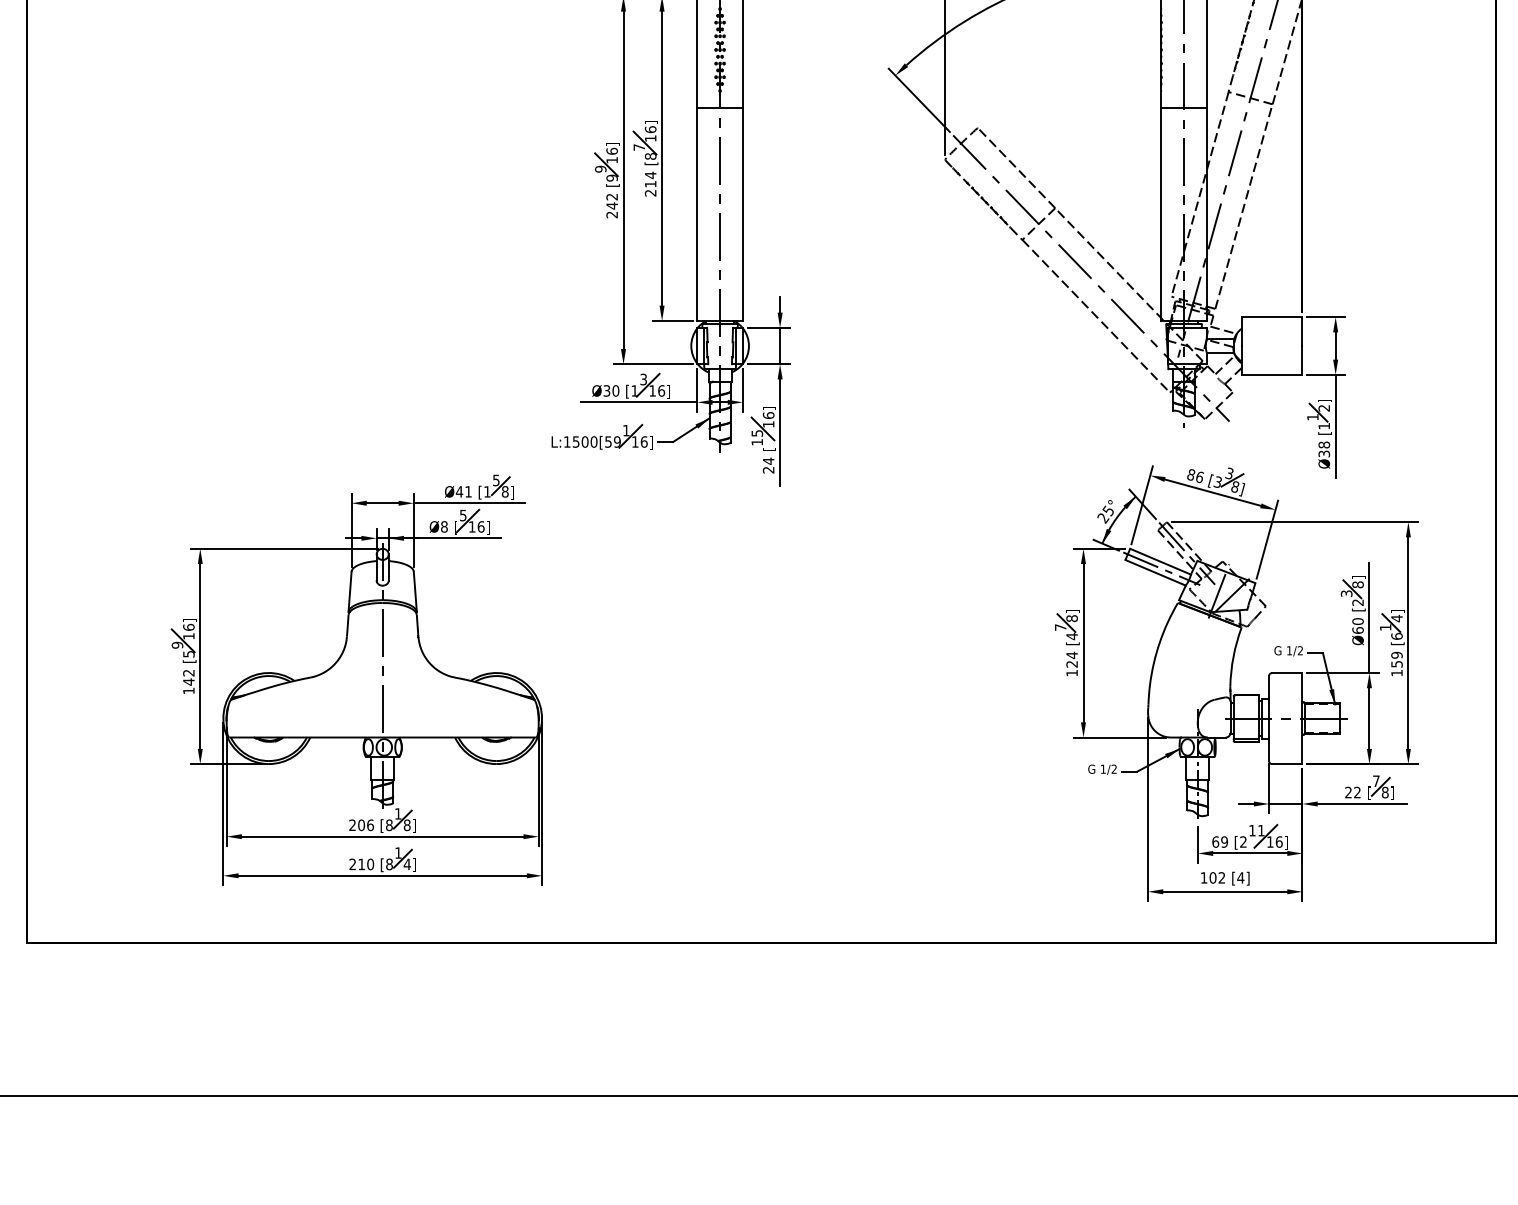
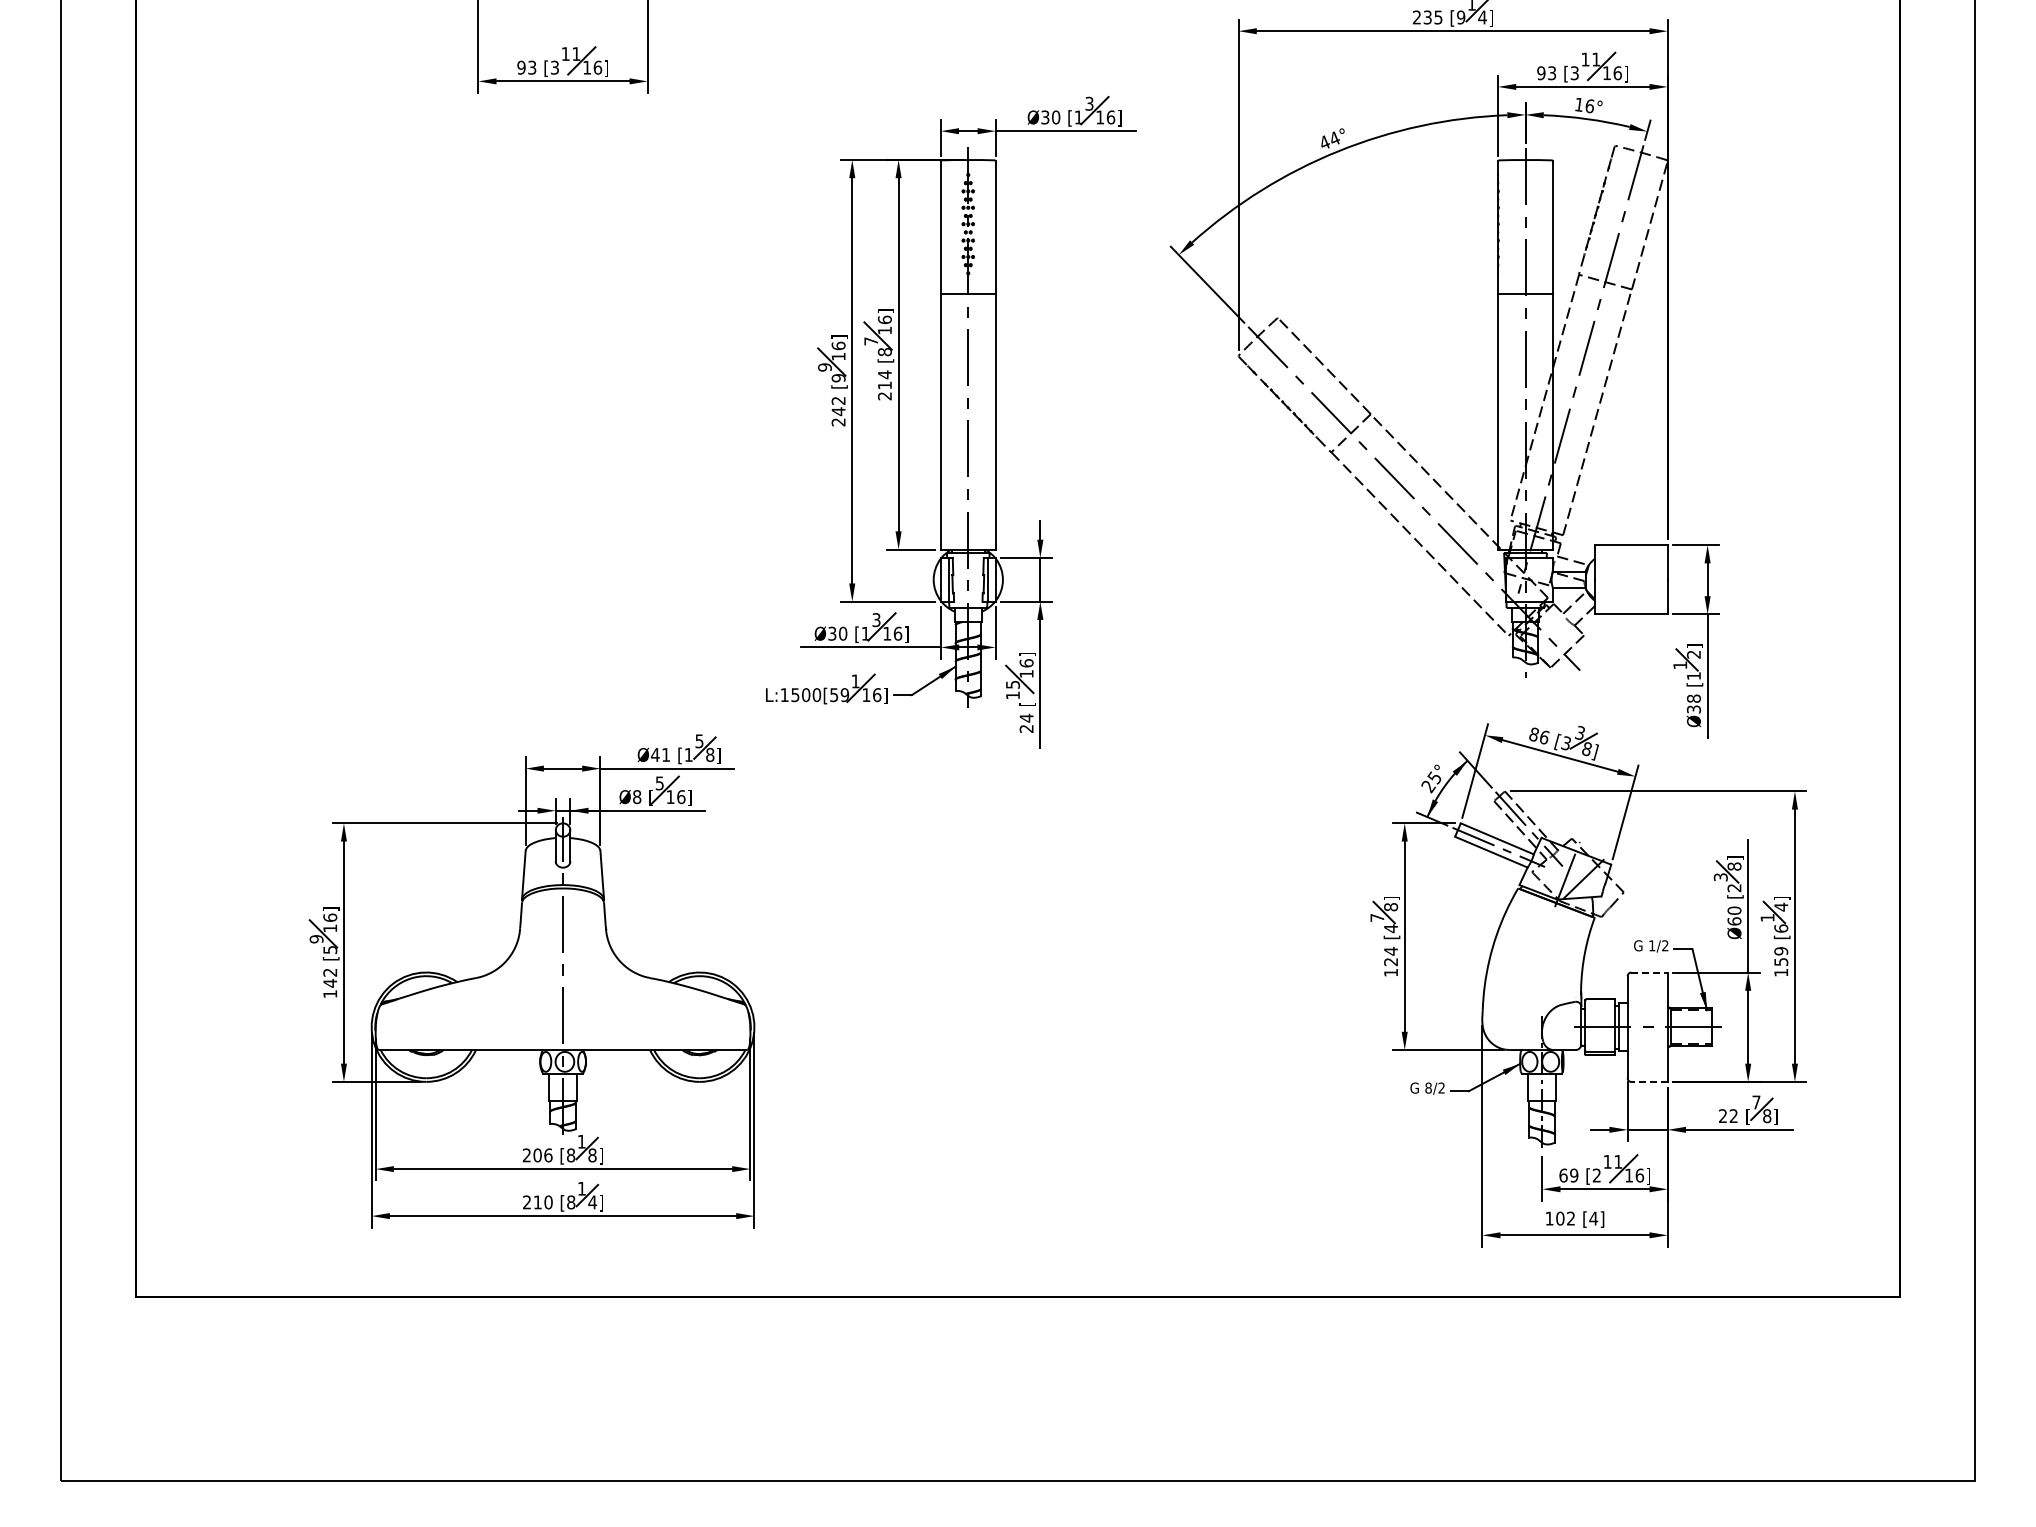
line: (1288, 672) -> (1650, 972), solid -> dashed
line: (1287, 763) -> (1649, 1081), solid -> dashed
text: (1103, 768) -> (1428, 1087), 1/2 -> 8/2

